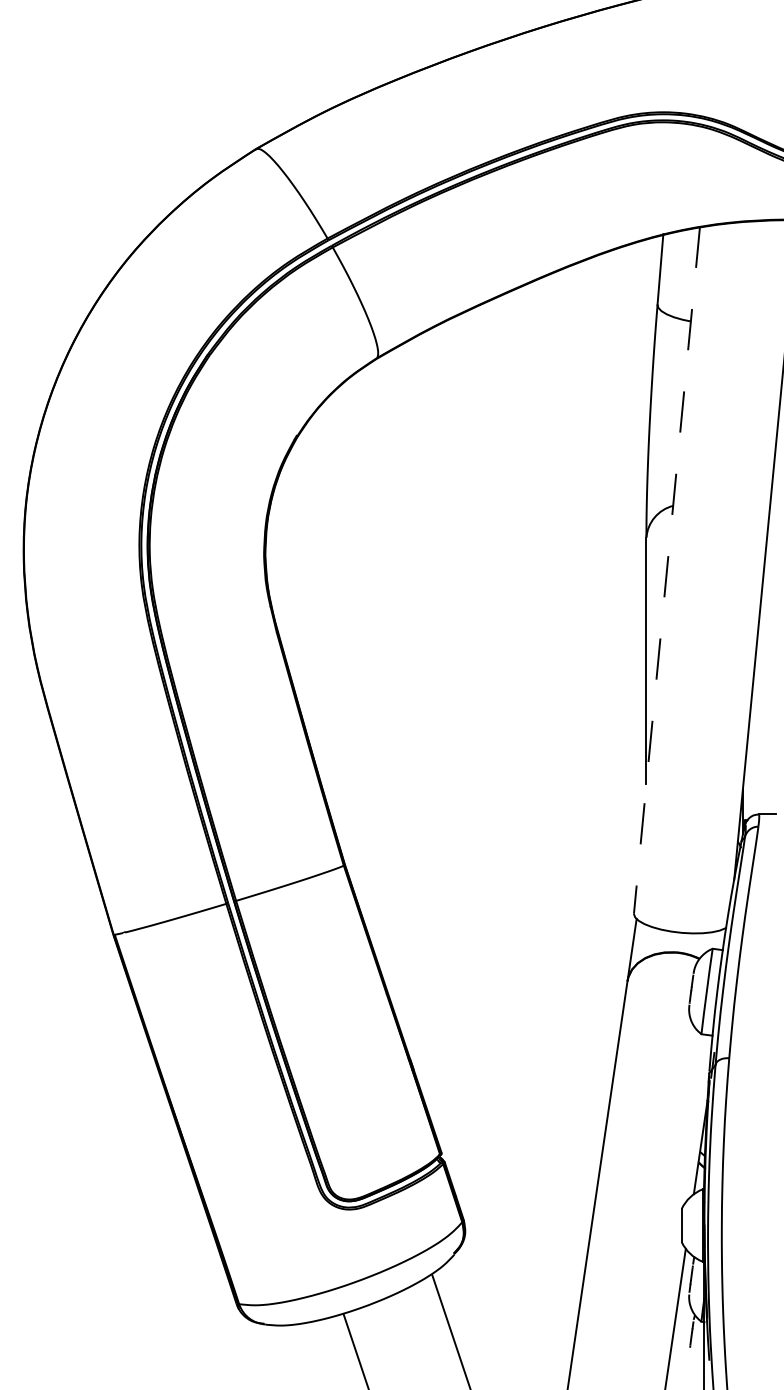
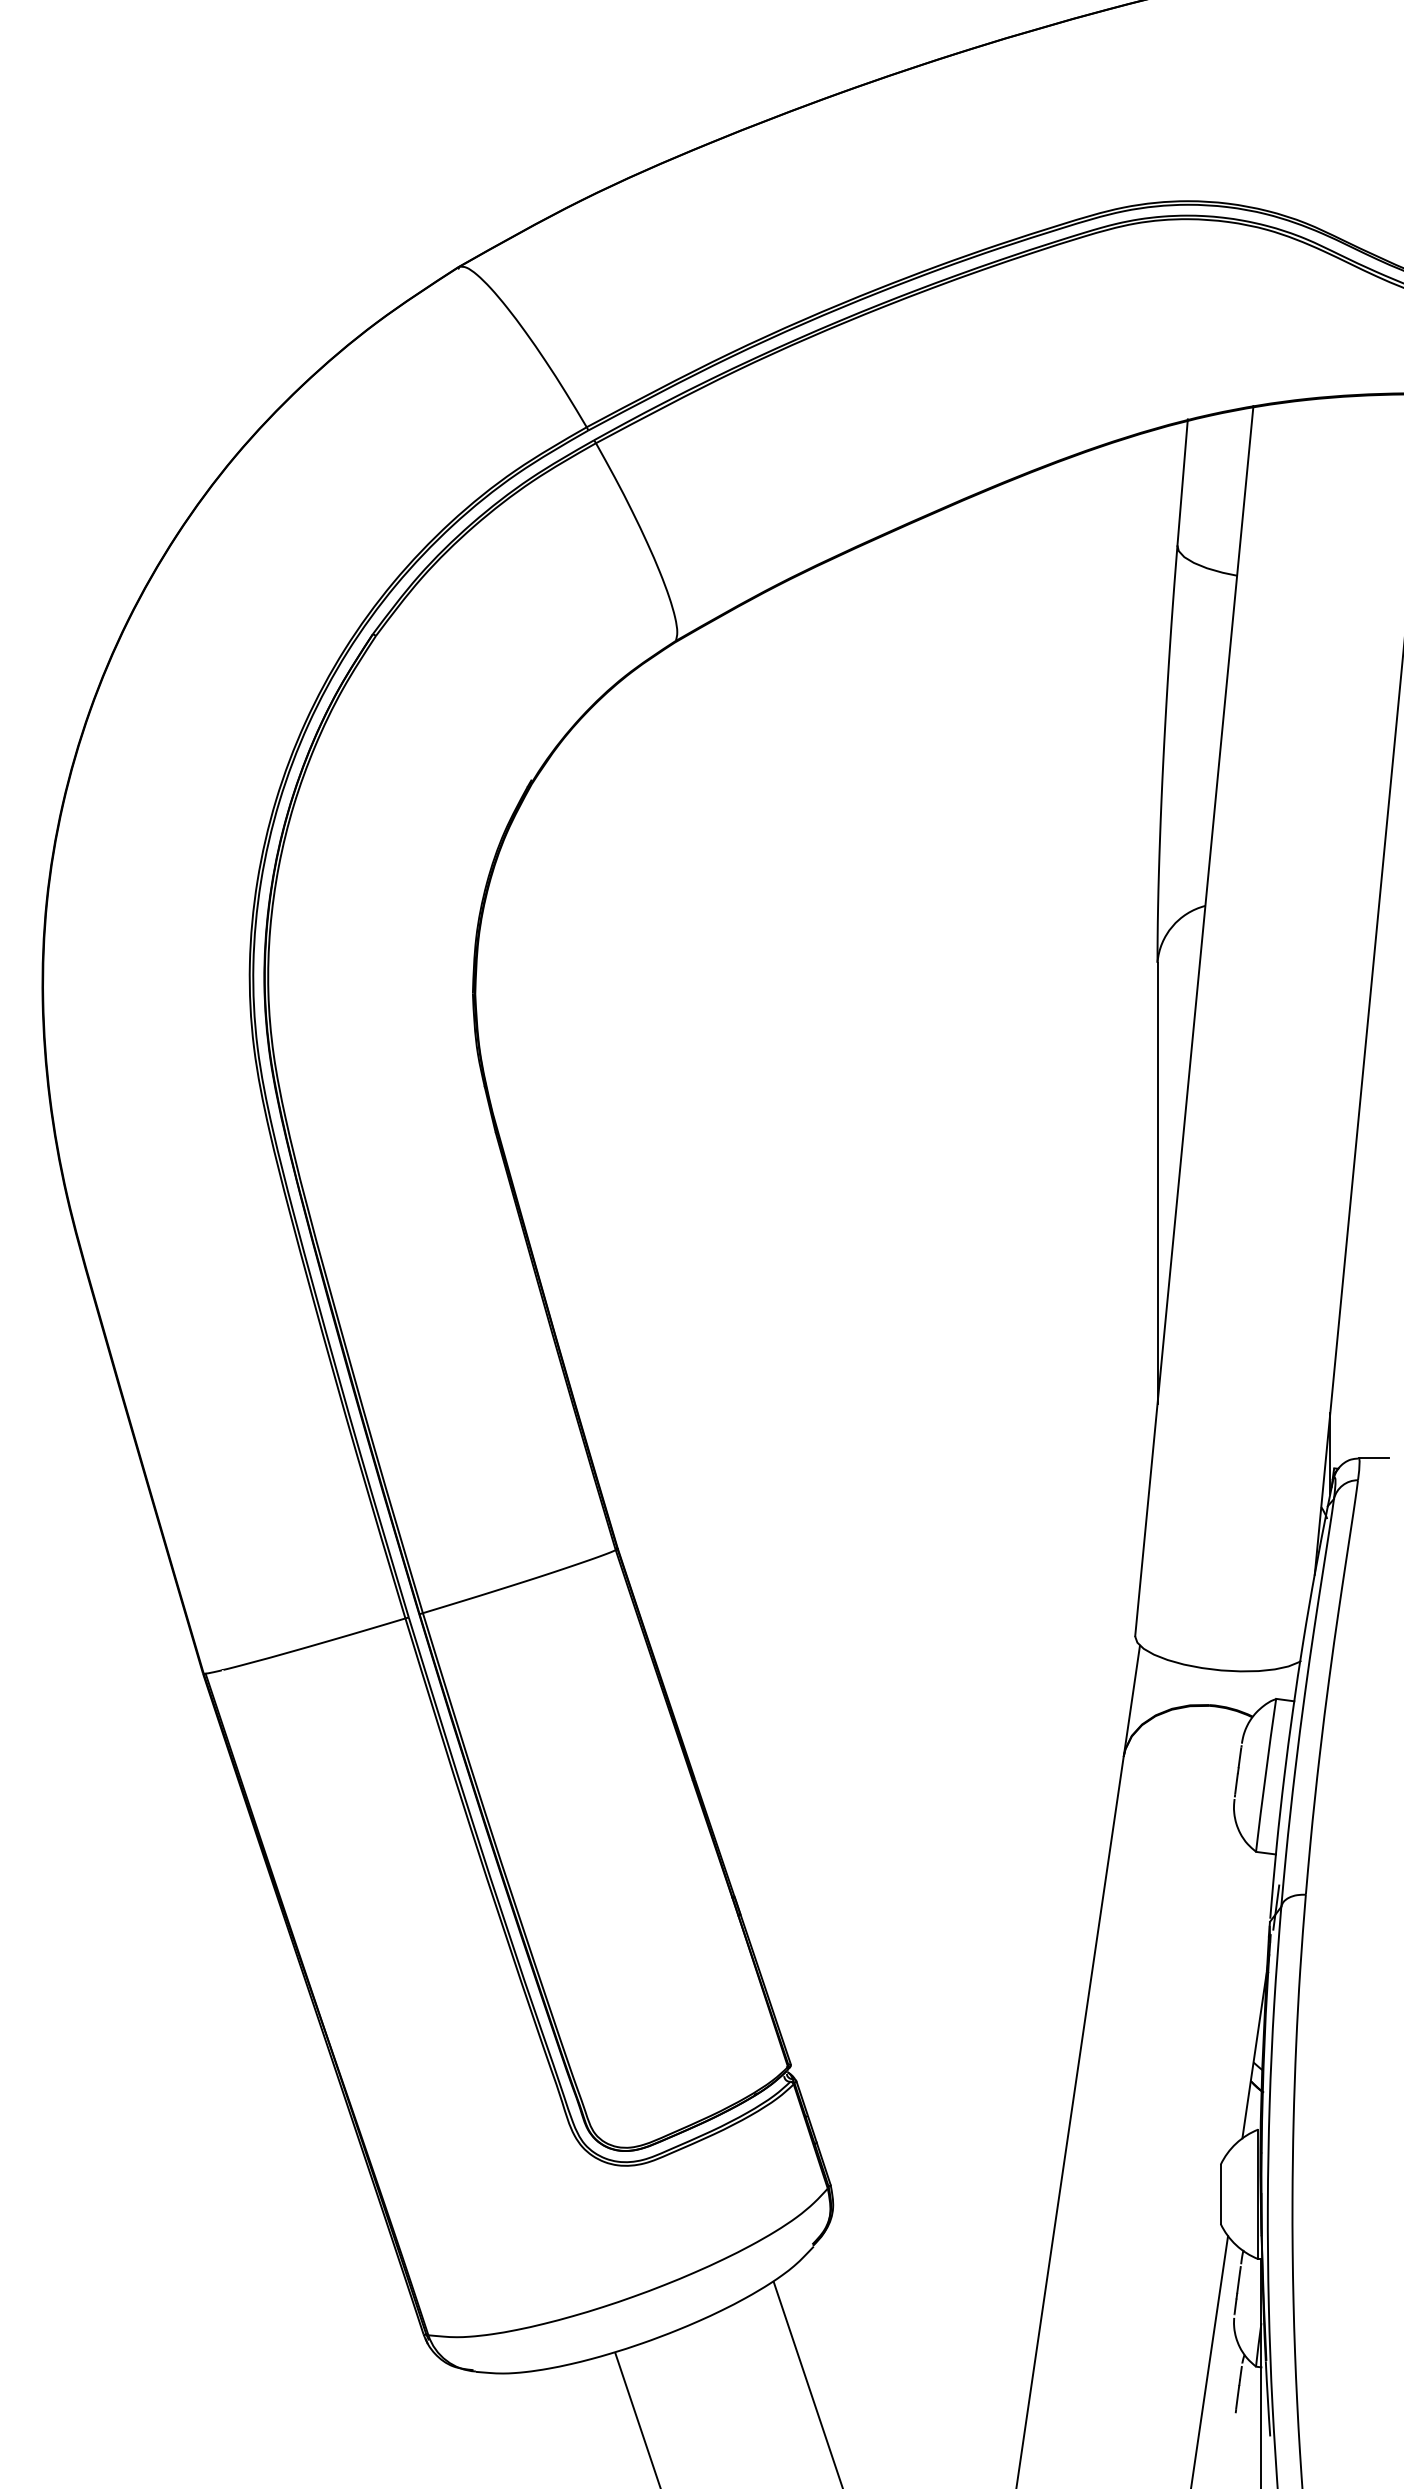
line: (666, 570) -> (1193, 1021), dashed -> solid

